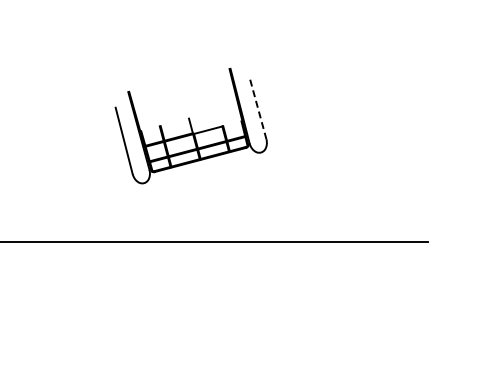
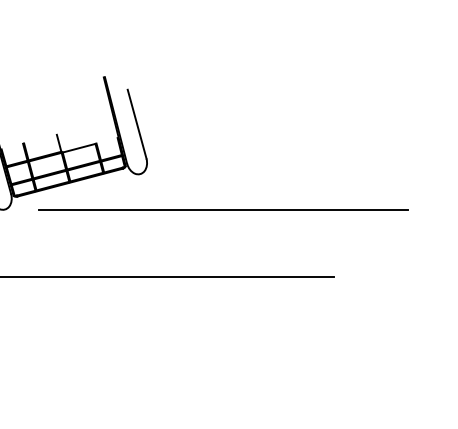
line: (258, 109) -> (137, 124), dashed -> solid
line: (332, 183) -> (222, 209), added

